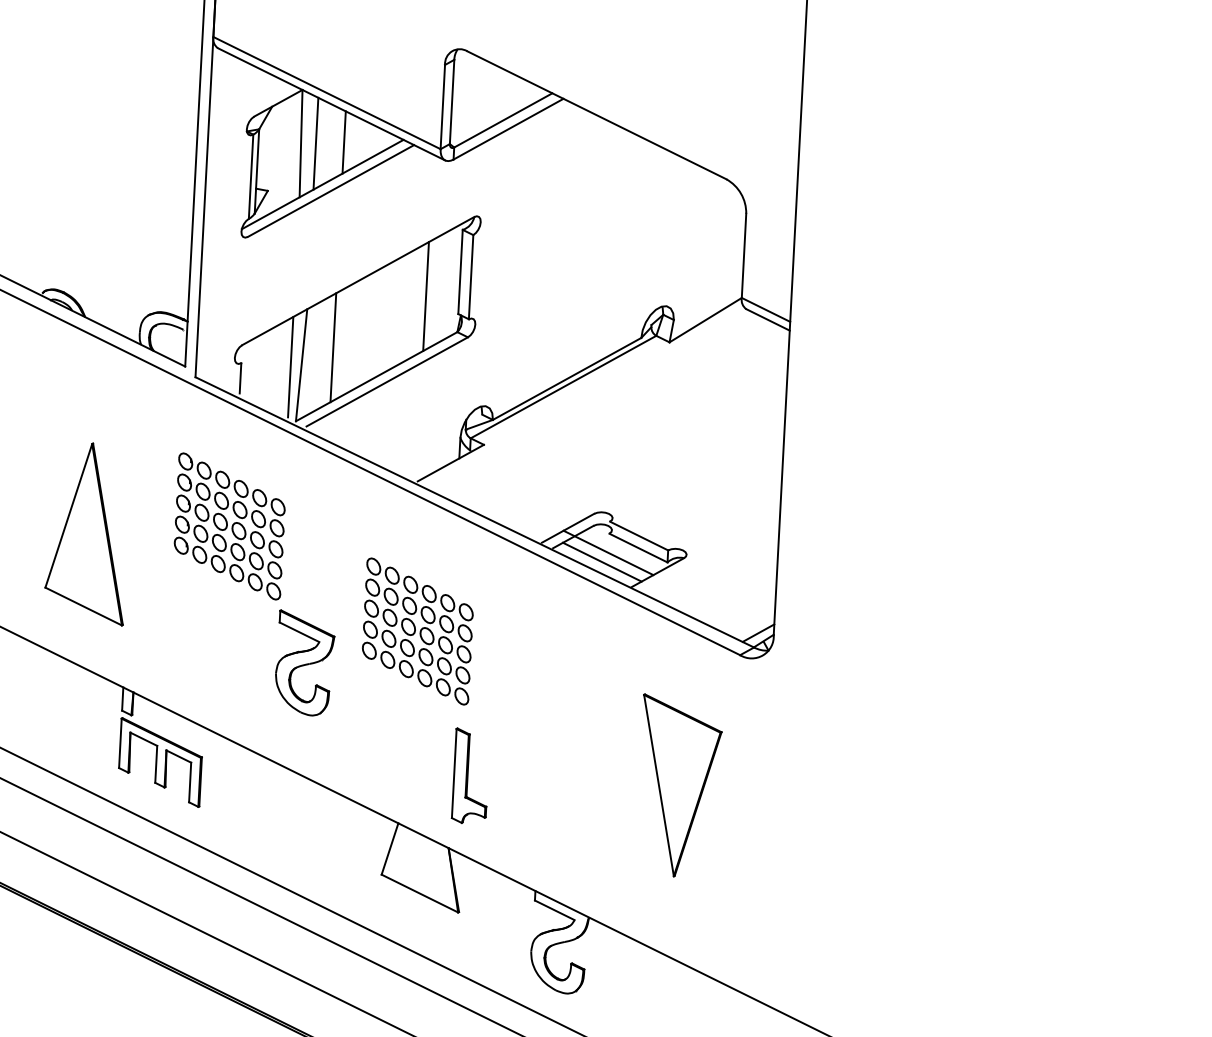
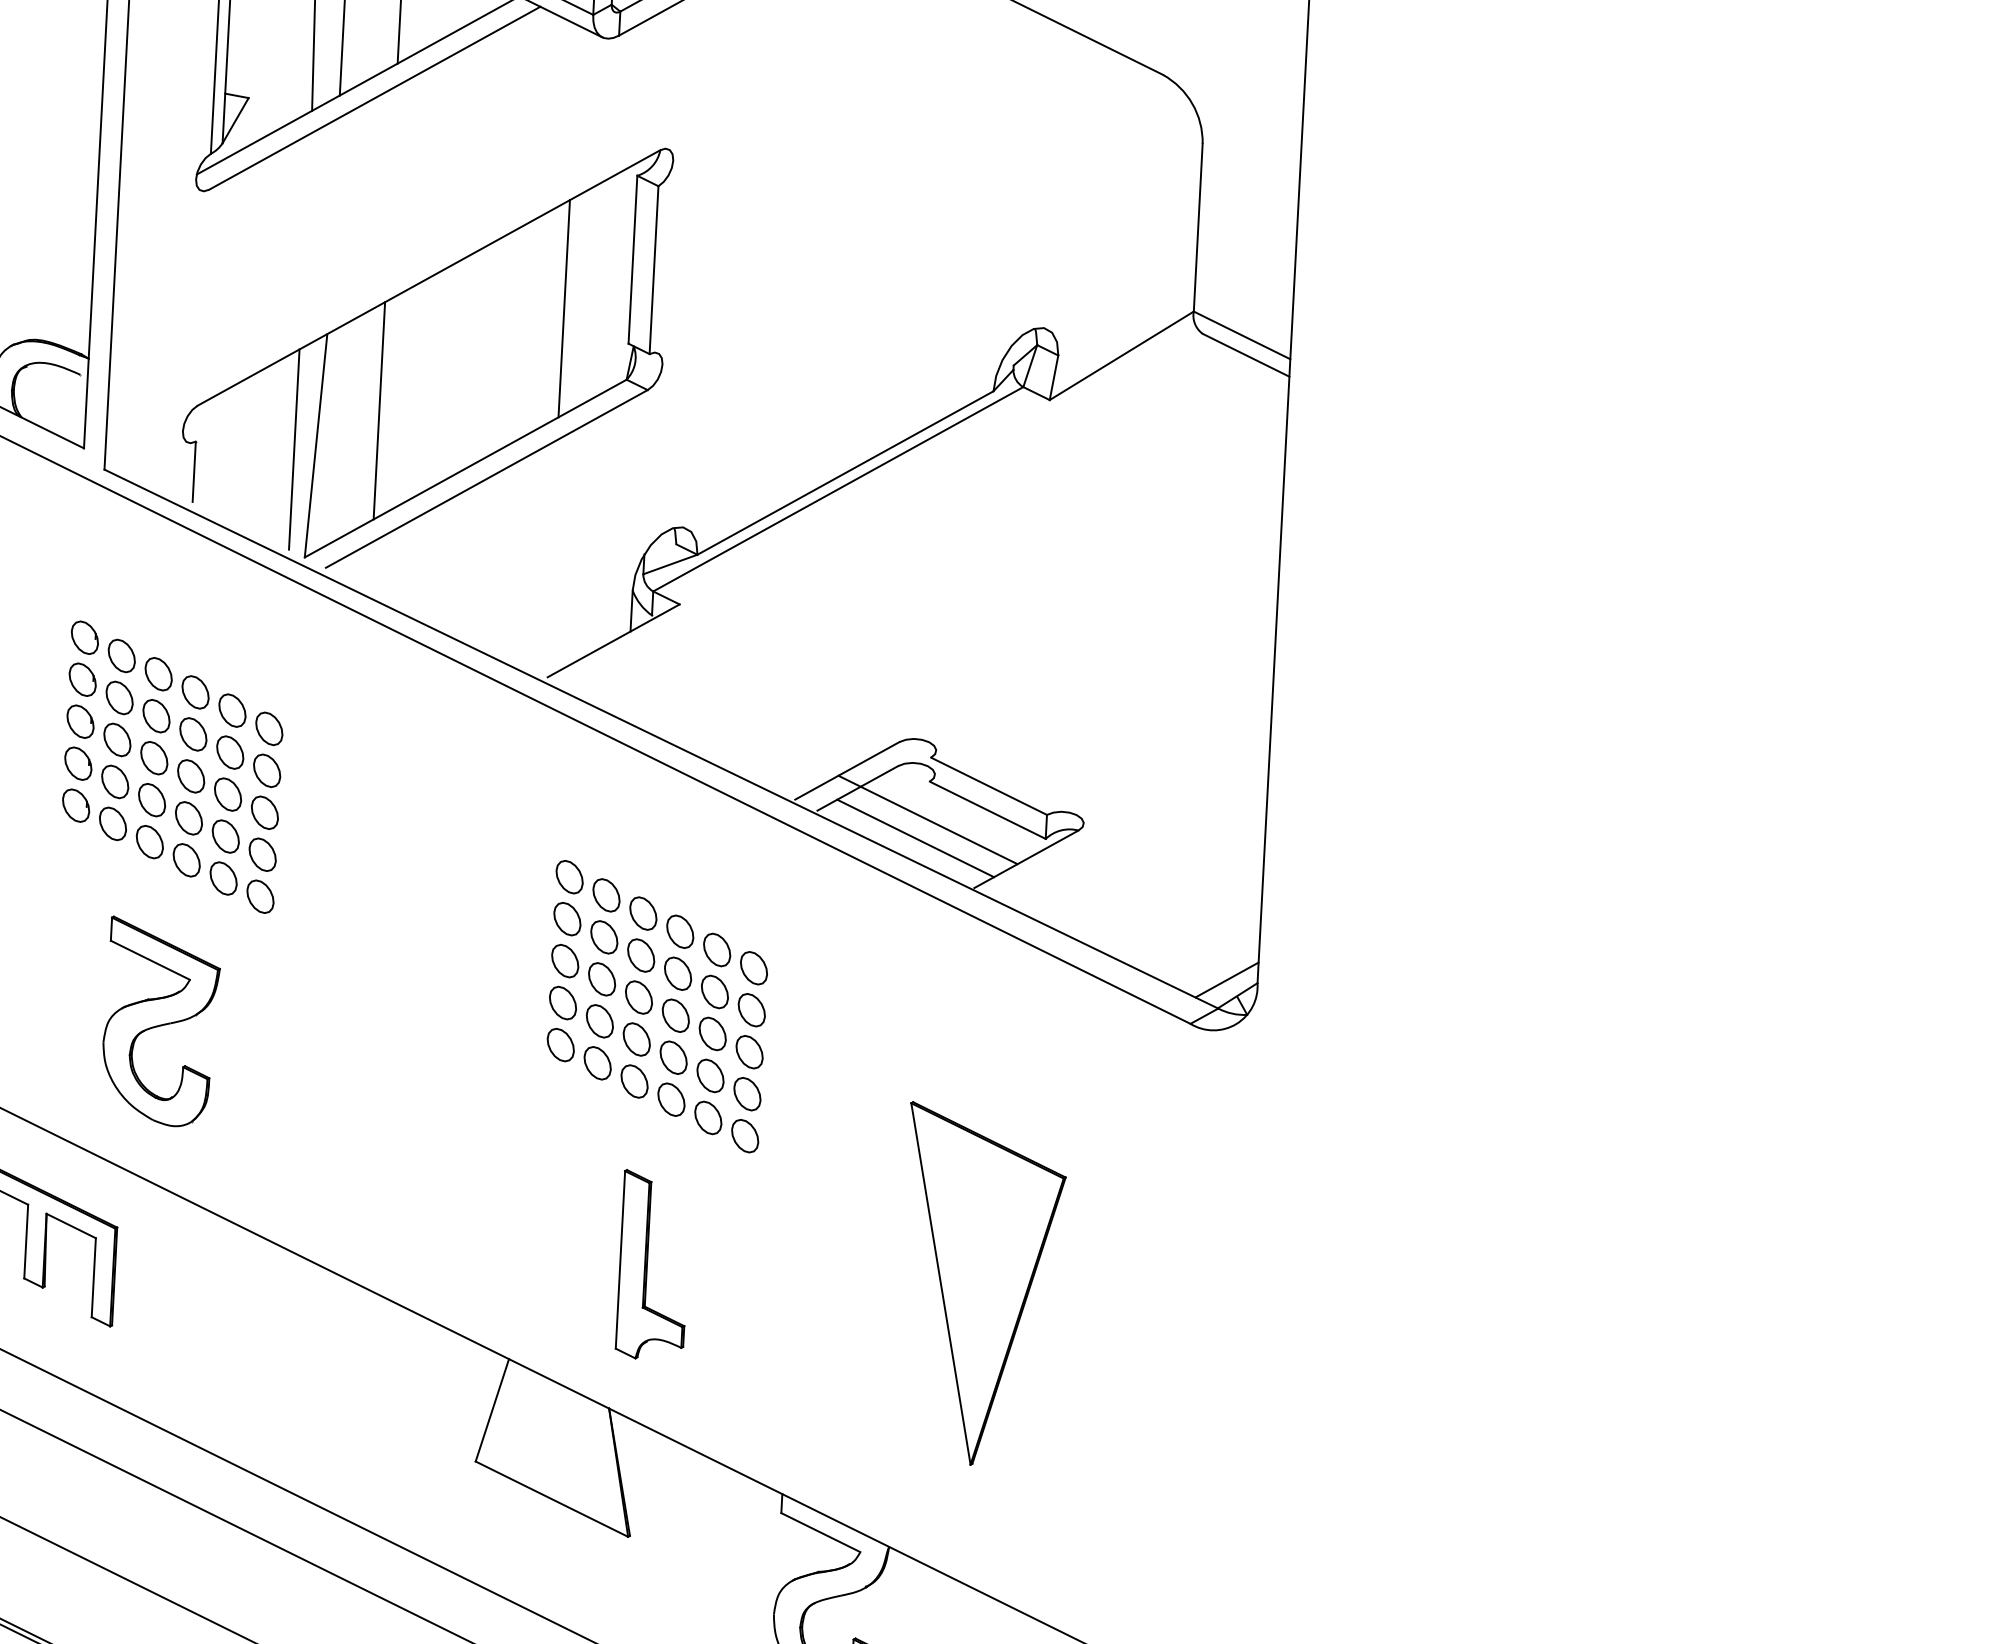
part: (417, 631) -> (656, 1006), moved
part: (305, 662) -> (162, 1020), moved
part: (682, 785) -> (987, 1283), moved

